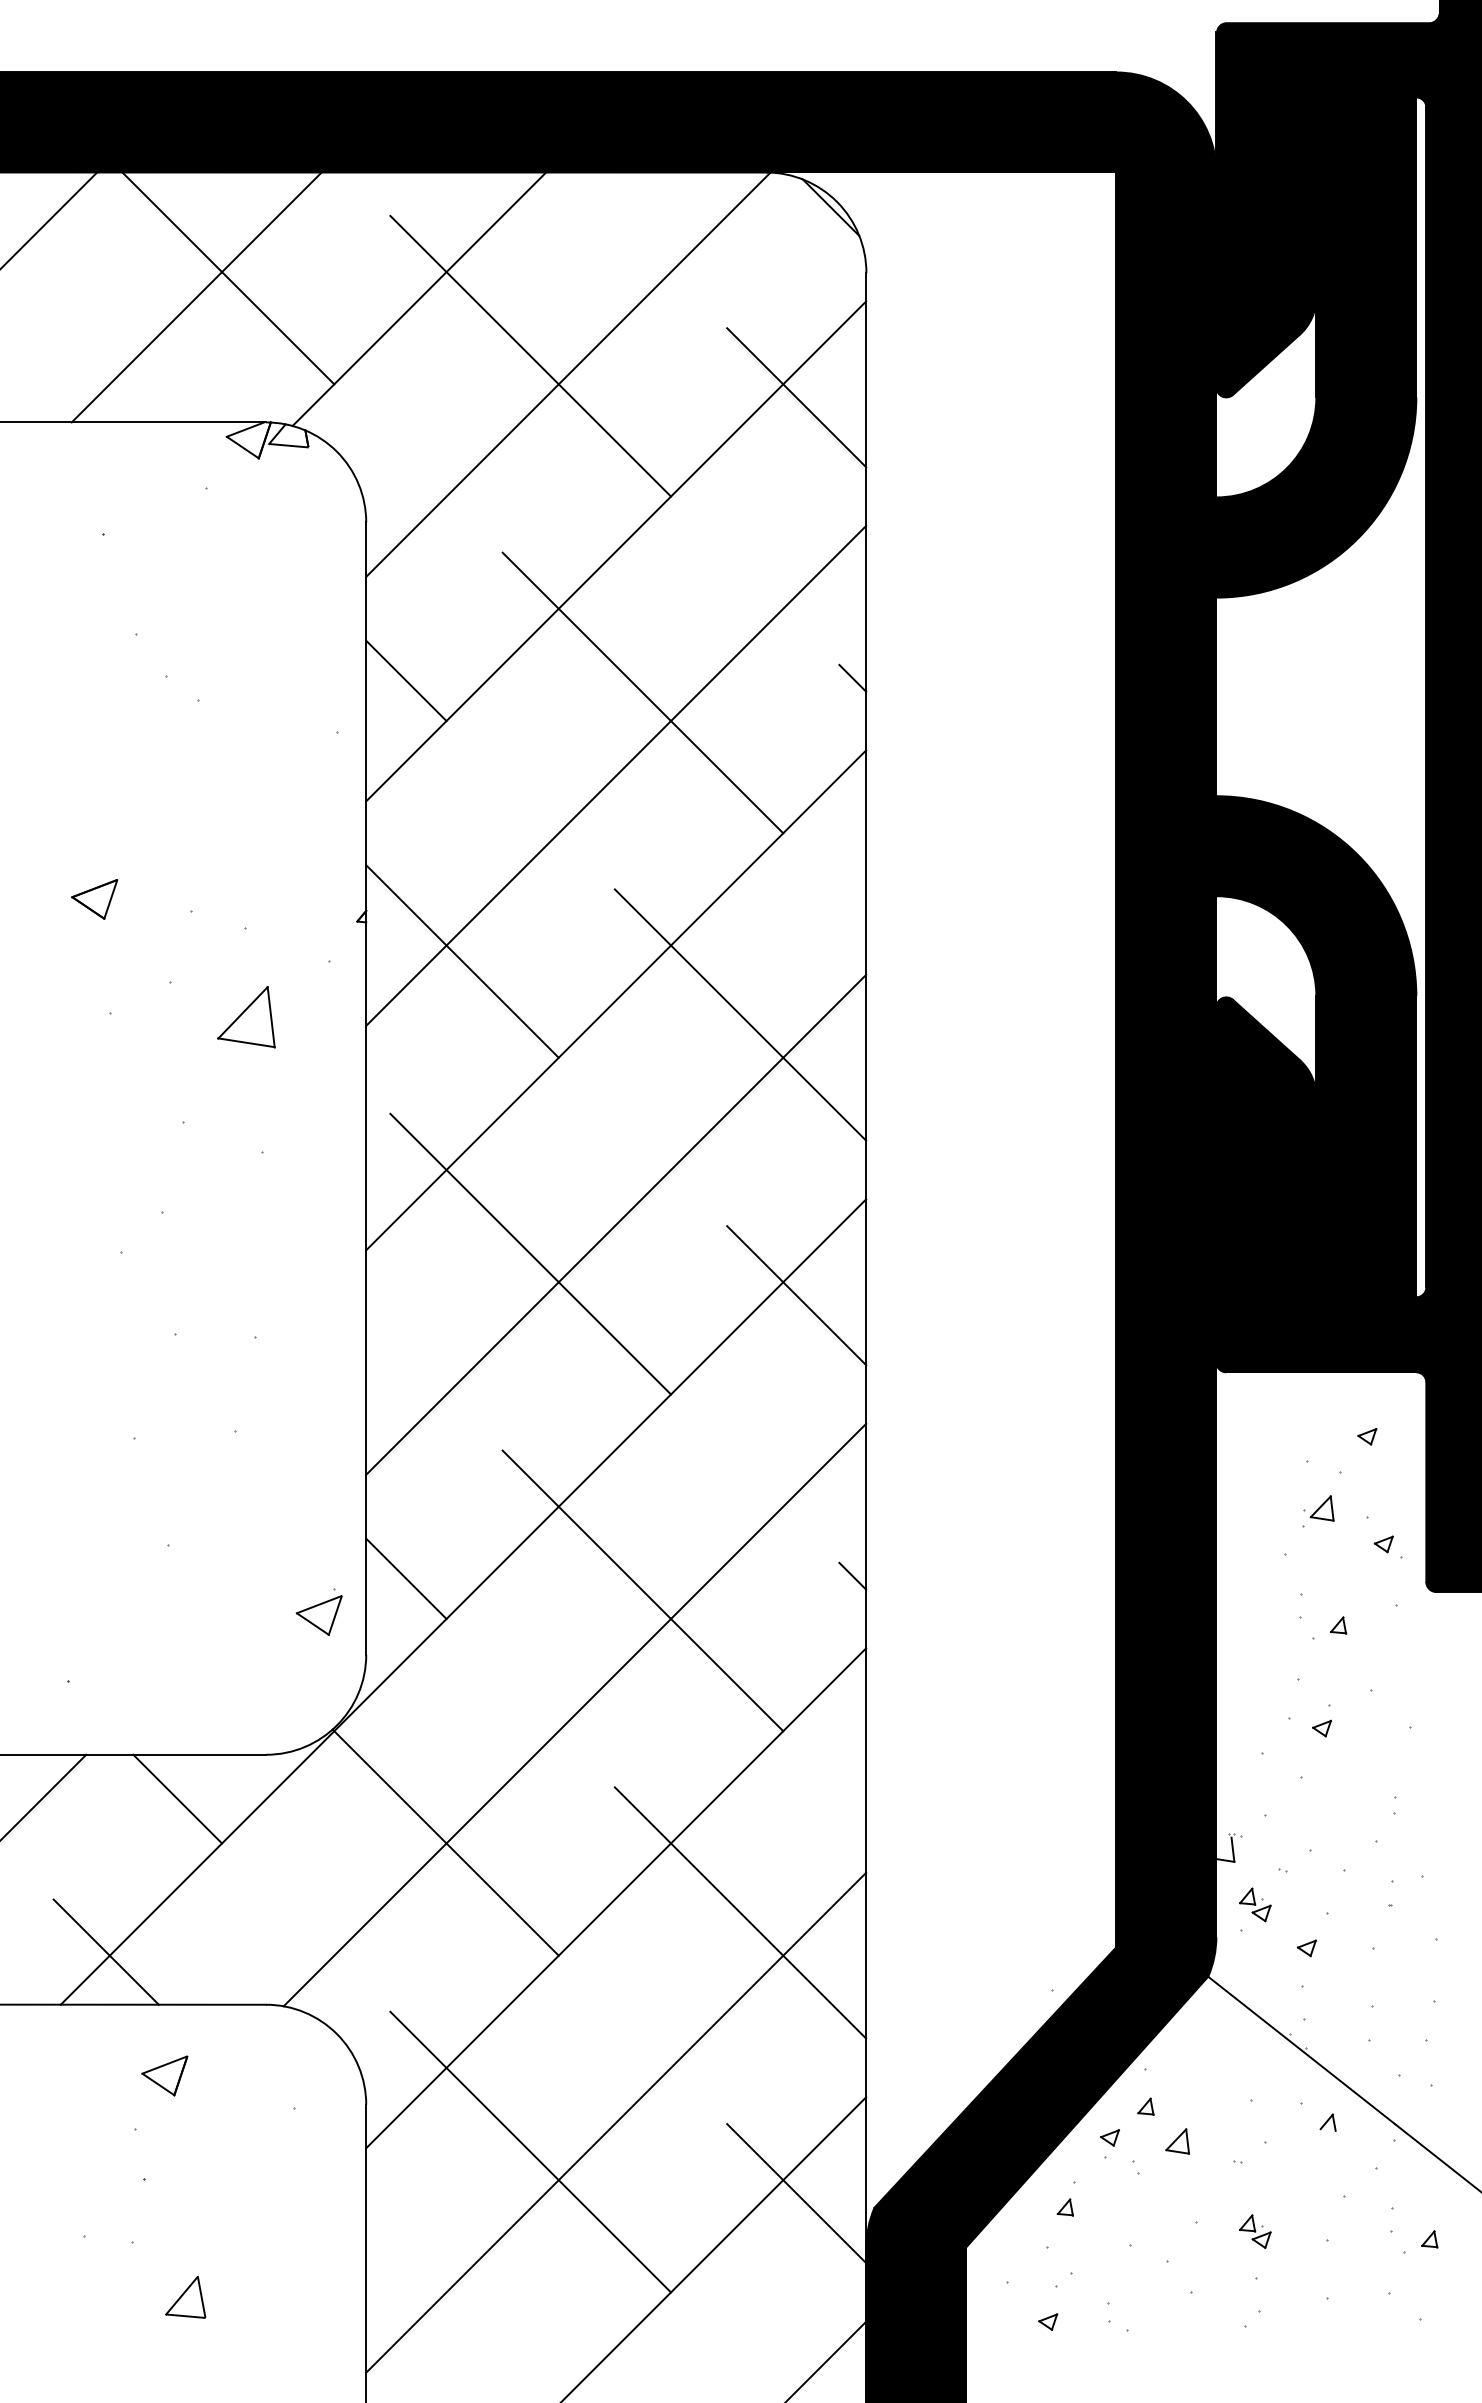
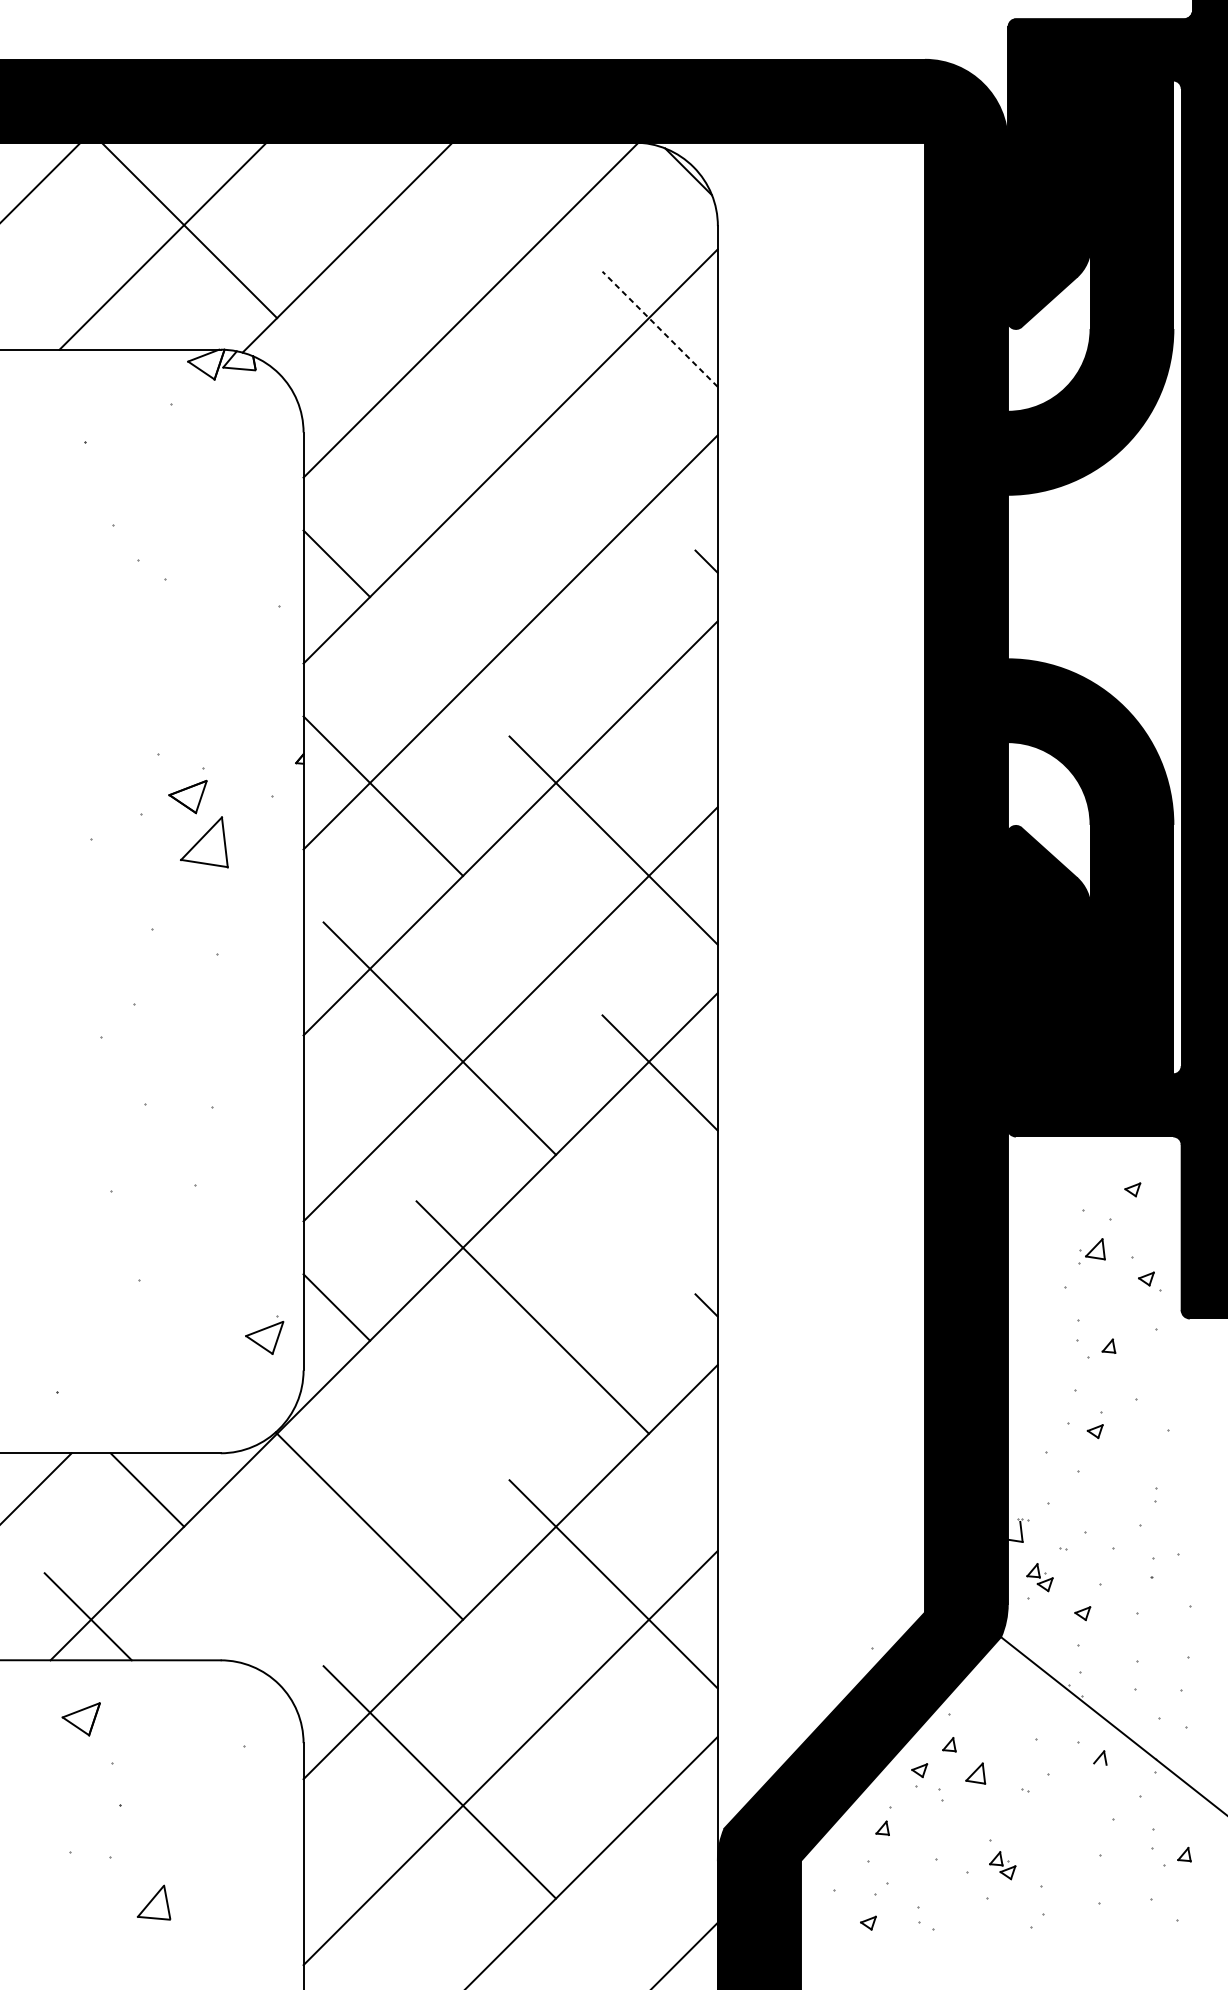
line: (530, 355) -> (439, 294), removed
line: (796, 397) -> (659, 329), solid -> dashed
line: (642, 692) -> (532, 573), removed
part: (94, 899) -> (187, 797), moved
line: (574, 1714) -> (476, 1419), removed
part: (164, 2075) -> (80, 1718), moved
line: (796, 2193) -> (659, 1816), removed
part: (1255, 2231) -> (1002, 1865), moved

